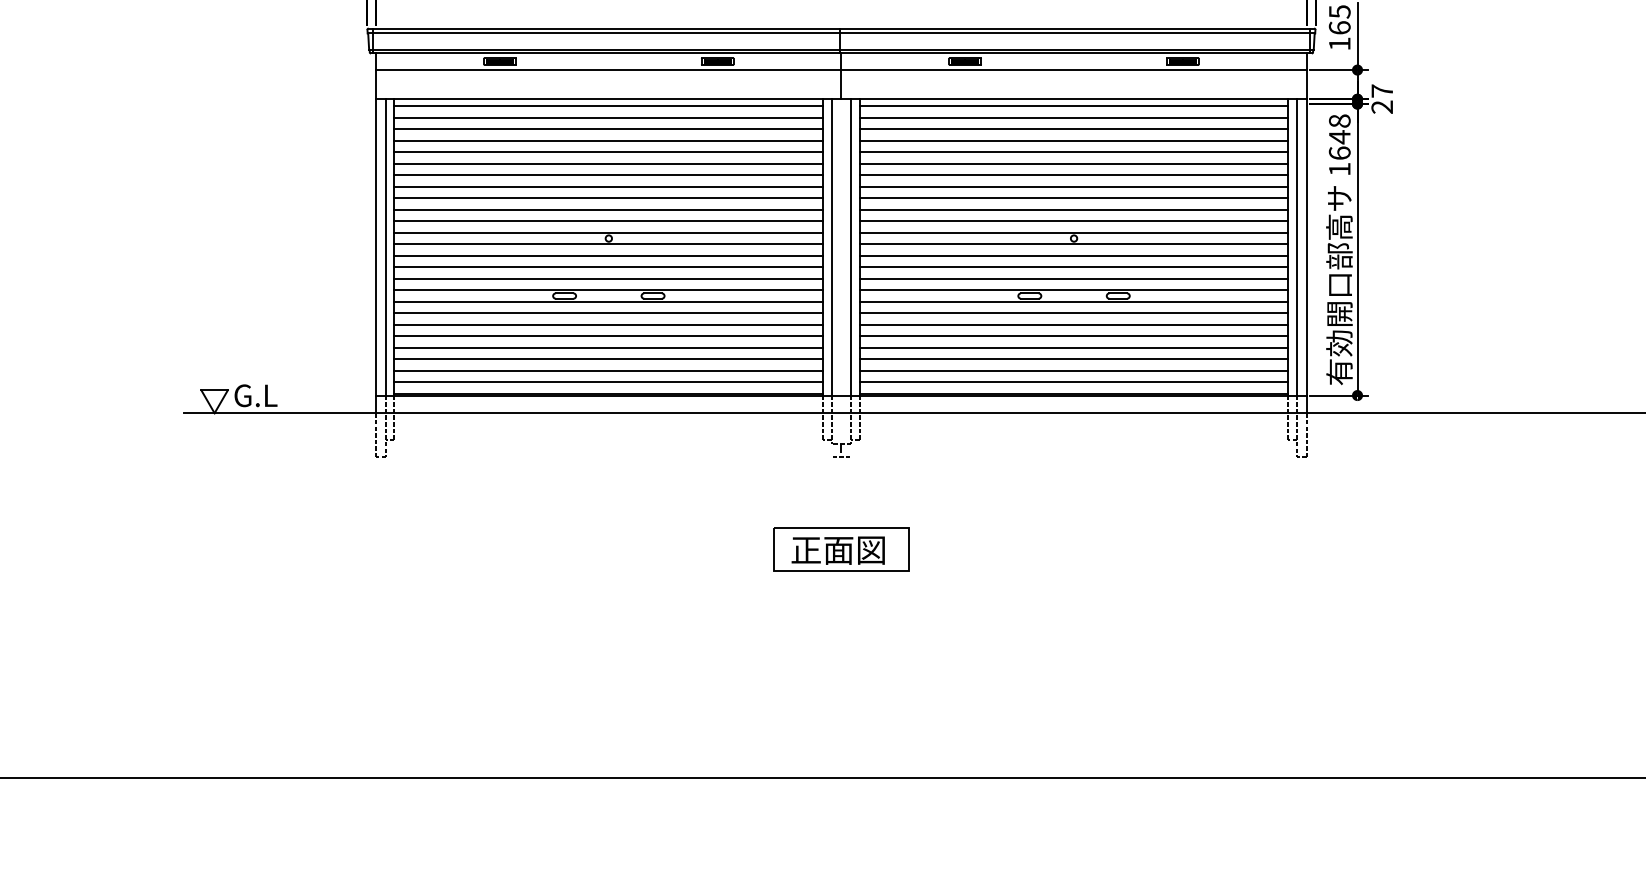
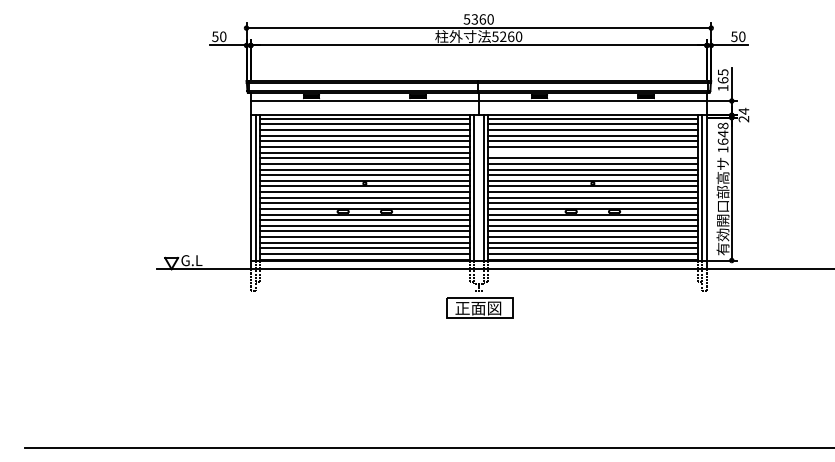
text: (1381, 89) -> (743, 110), 27 -> 24
line: (1073, 175) -> (592, 152), removed
part: (840, 548) -> (479, 307), moved

